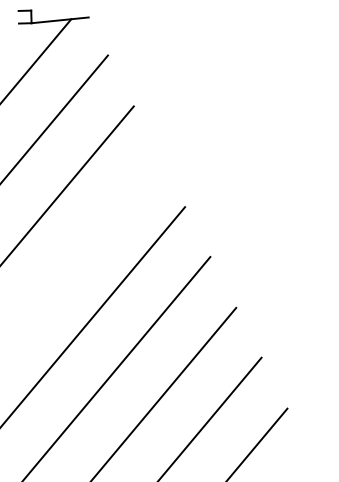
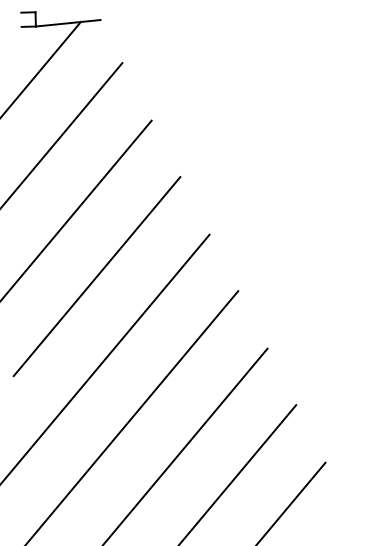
line: (85, 244) -> (96, 276), added

